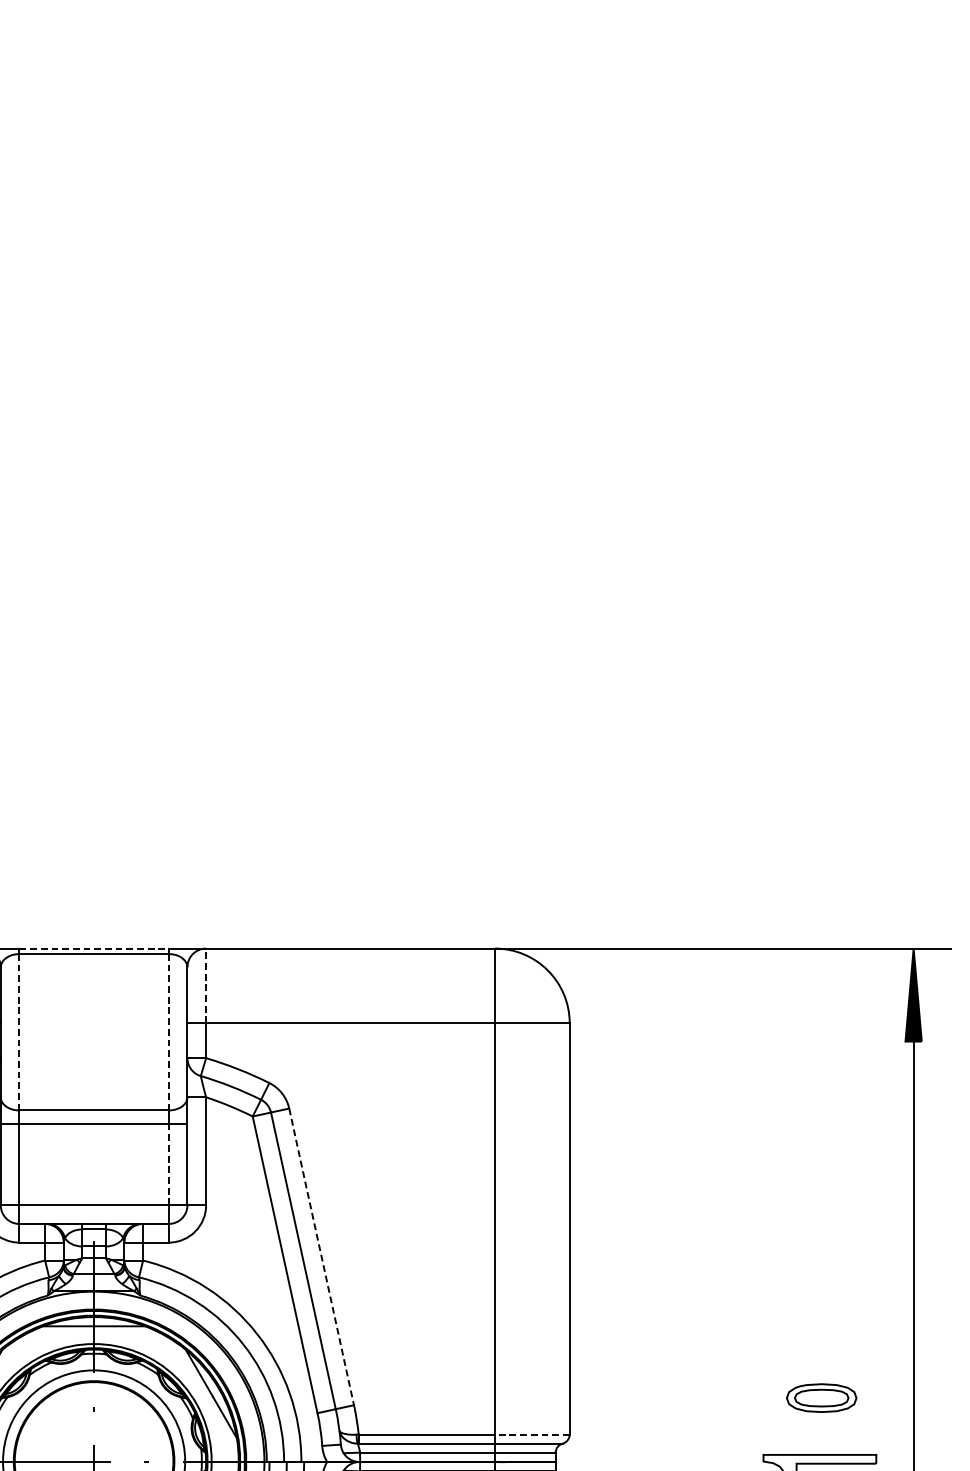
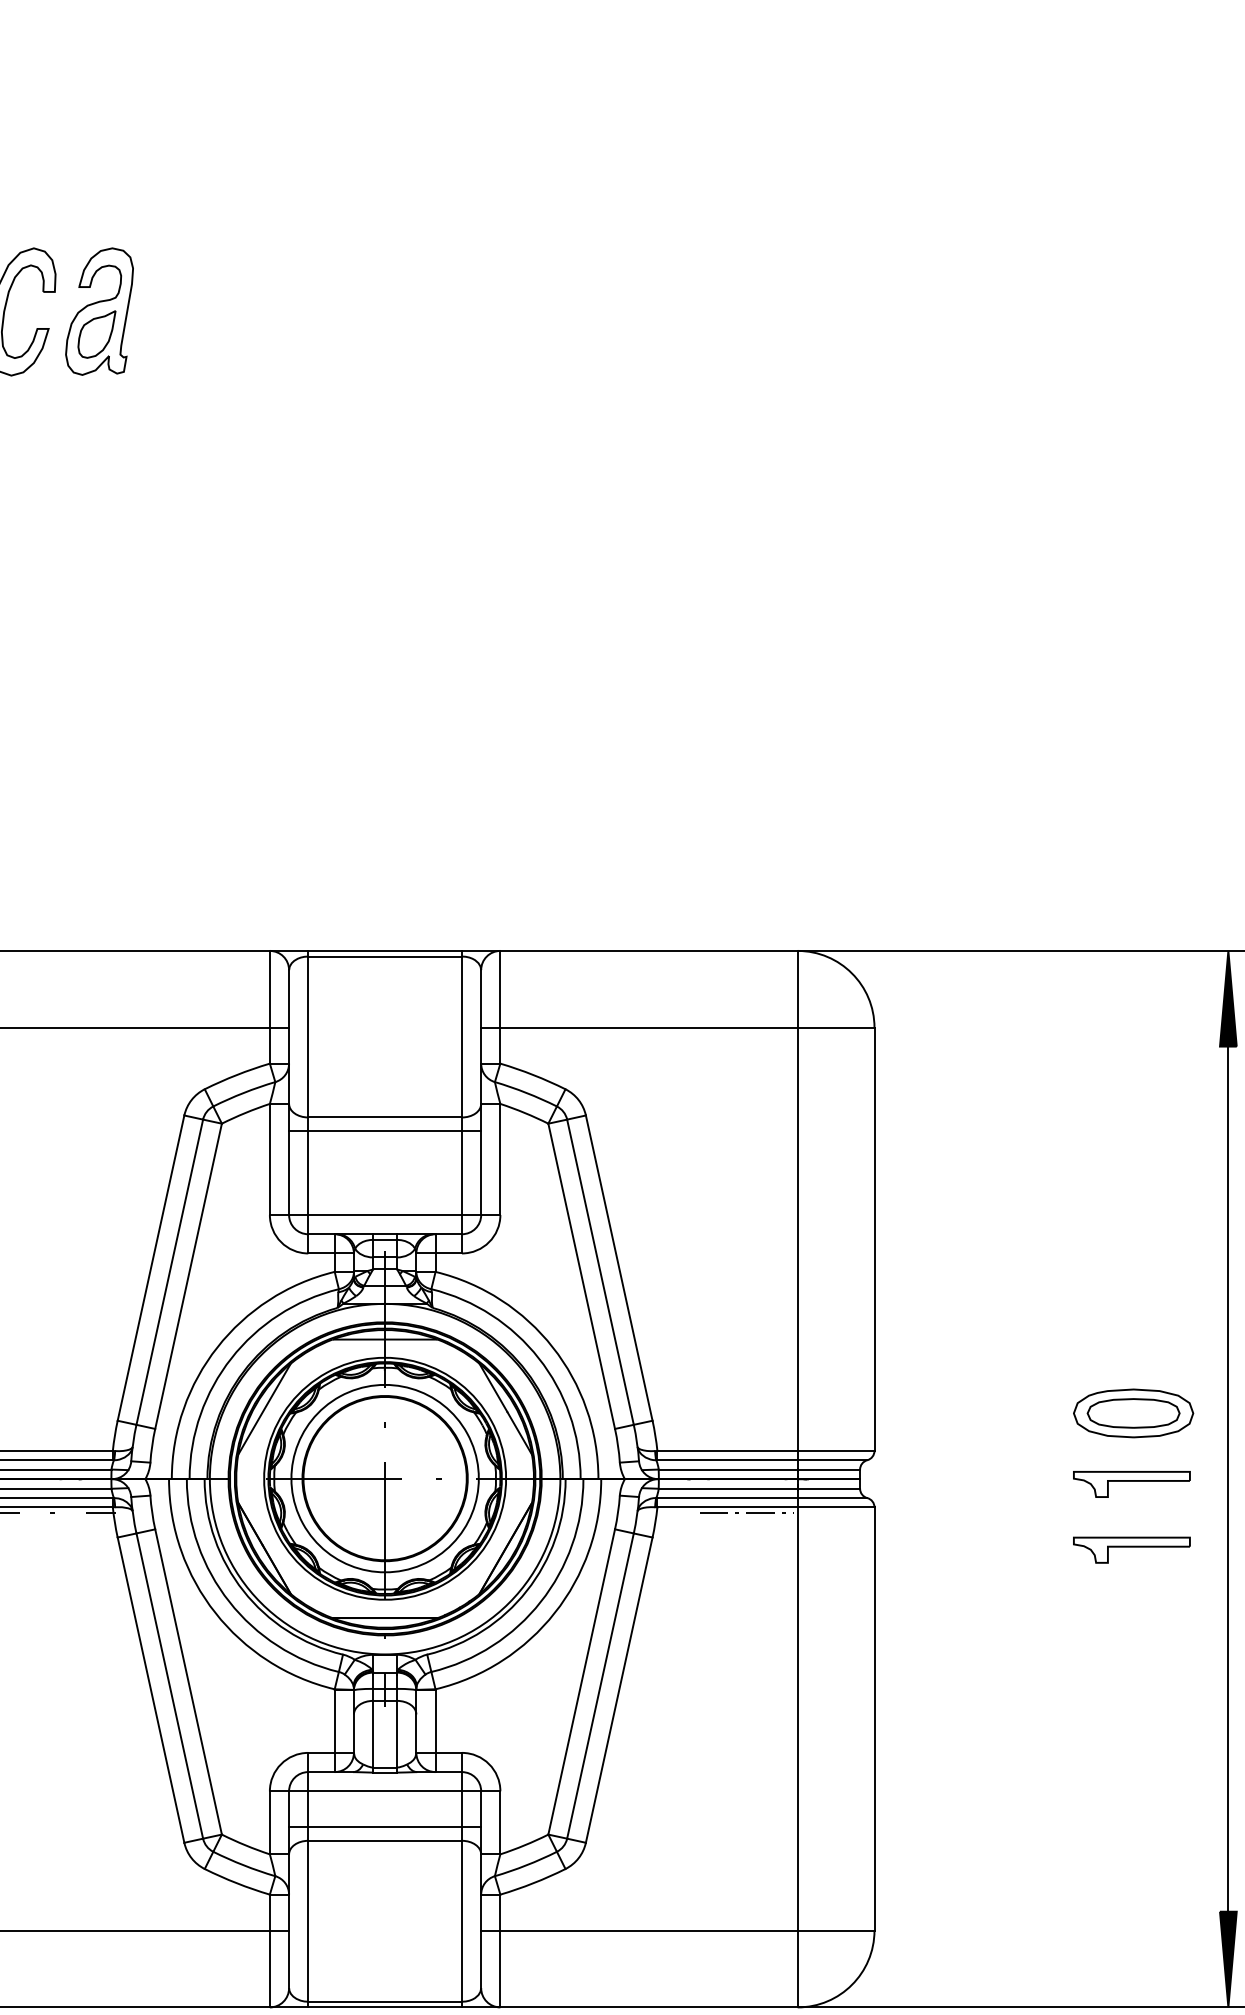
line: (94, 948) -> (385, 950), dashed -> solid
line: (206, 985) -> (500, 988), dashed -> solid
line: (19, 1031) -> (308, 1036), dashed -> solid
line: (168, 1031) -> (461, 1036), dashed -> solid
line: (168, 1164) -> (461, 1173), dashed -> solid
line: (321, 1257) -> (619, 1268), dashed -> solid
part: (821, 1398) -> (1133, 1413), size x1.67
line: (531, 1434) -> (835, 1450), dashed -> solid

